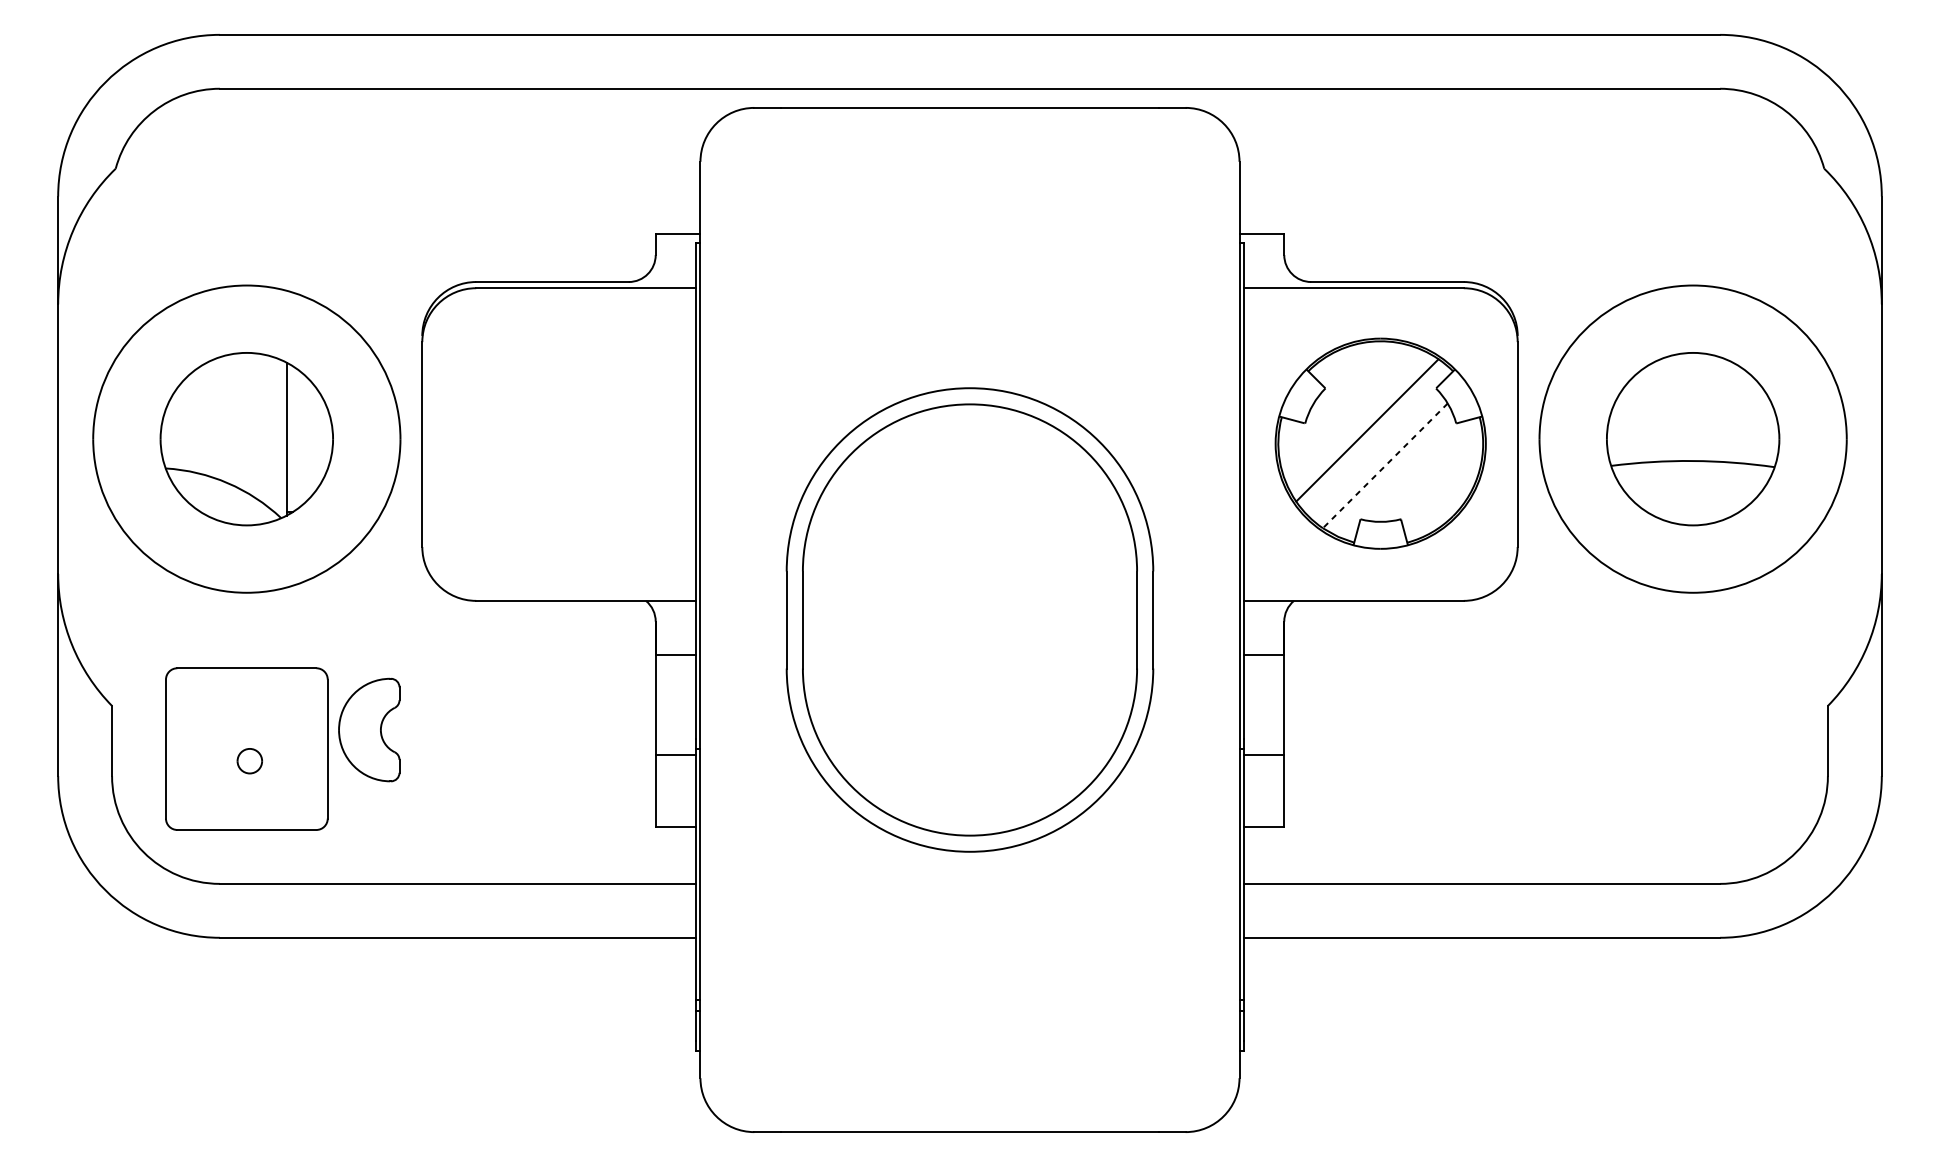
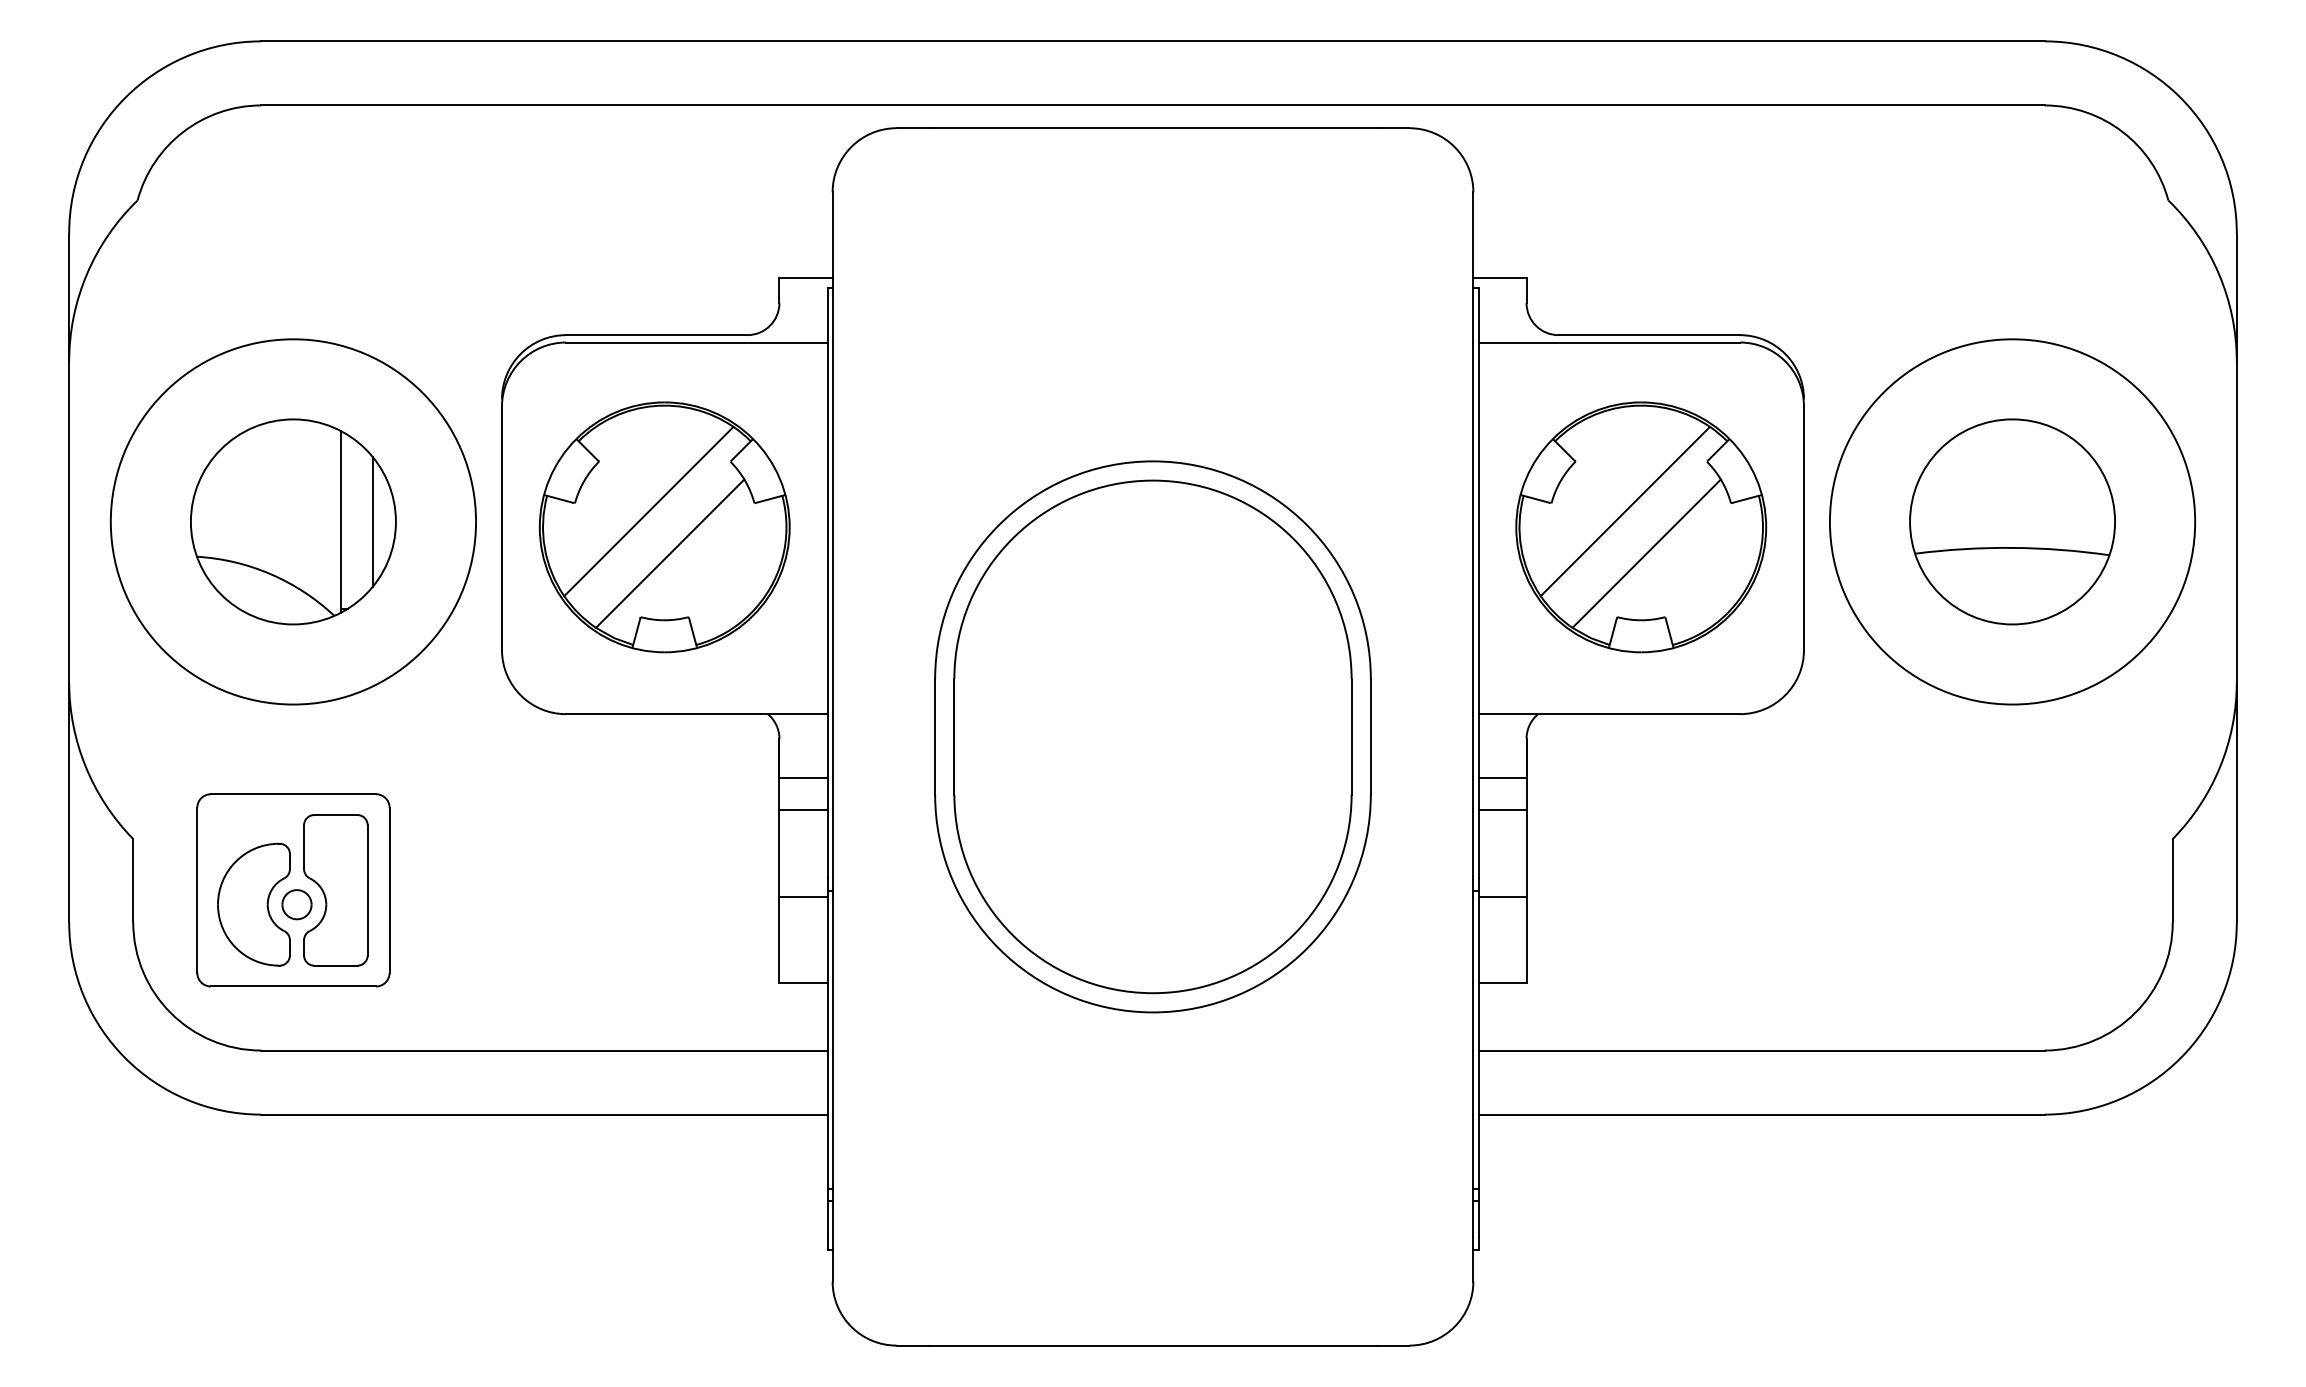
line: (313, 438) -> (372, 521), added
part: (559, 443) -> (664, 527), added
line: (1385, 465) -> (1646, 553), dashed -> solid
line: (675, 681) -> (803, 810), added
line: (1264, 681) -> (1502, 810), added
part: (368, 729) -> (253, 904), moved
part: (282, 749) -> (335, 890), added

